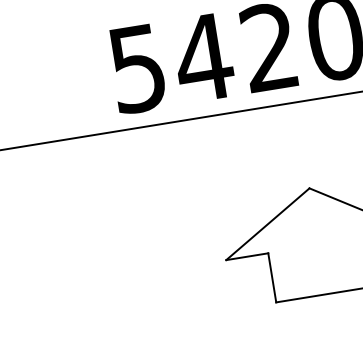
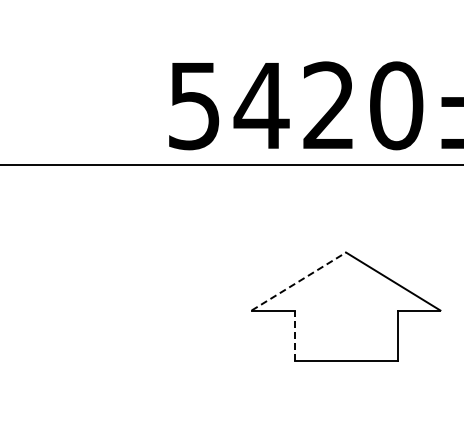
line: (268, 224) -> (299, 281), solid -> dashed
line: (272, 277) -> (294, 335), solid -> dashed

